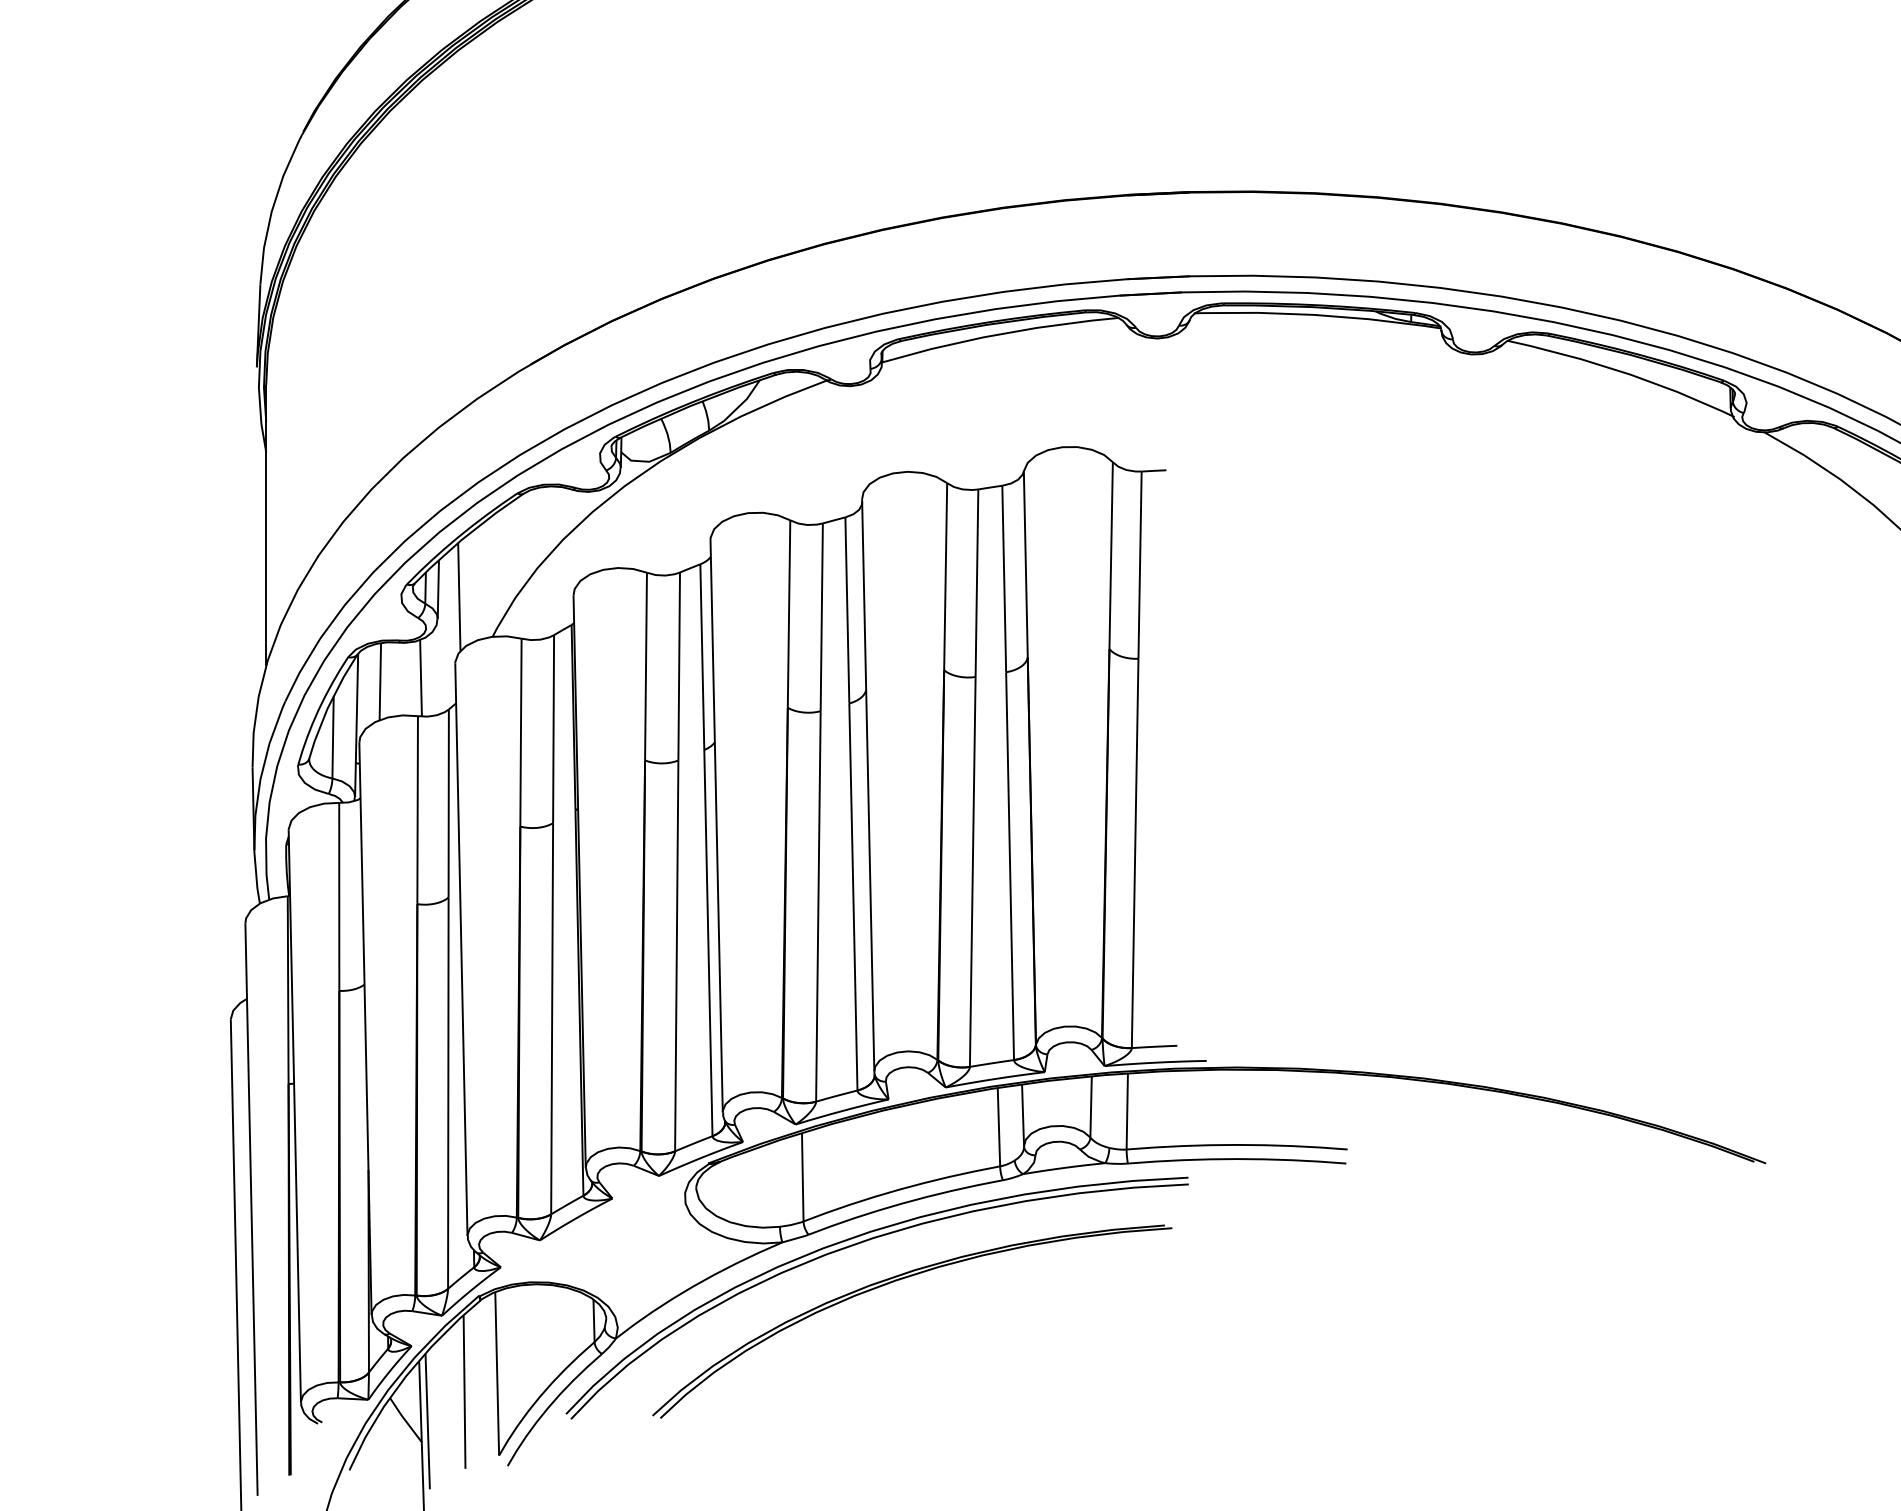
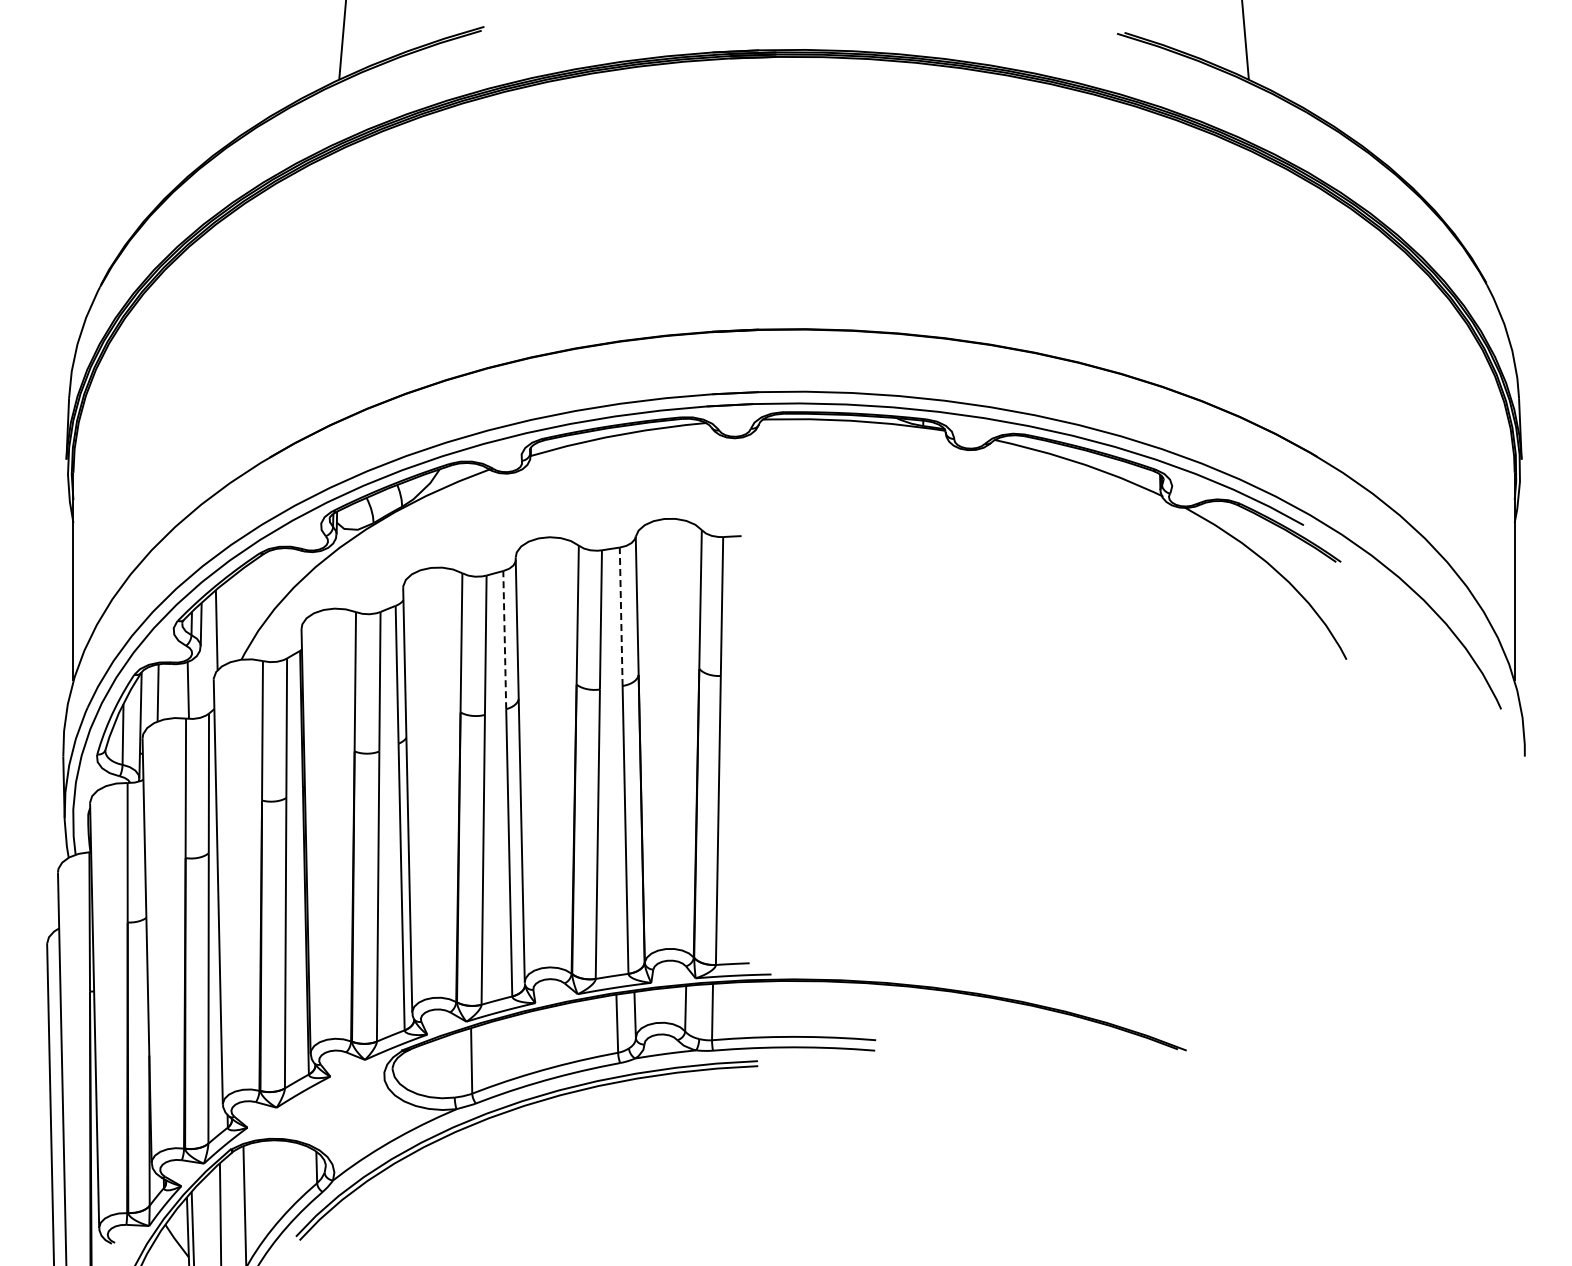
line: (1004, 578) -> (621, 616), solid -> dashed
line: (847, 609) -> (504, 639), solid -> dashed
part: (896, 1281) -> (541, 1138), removed

